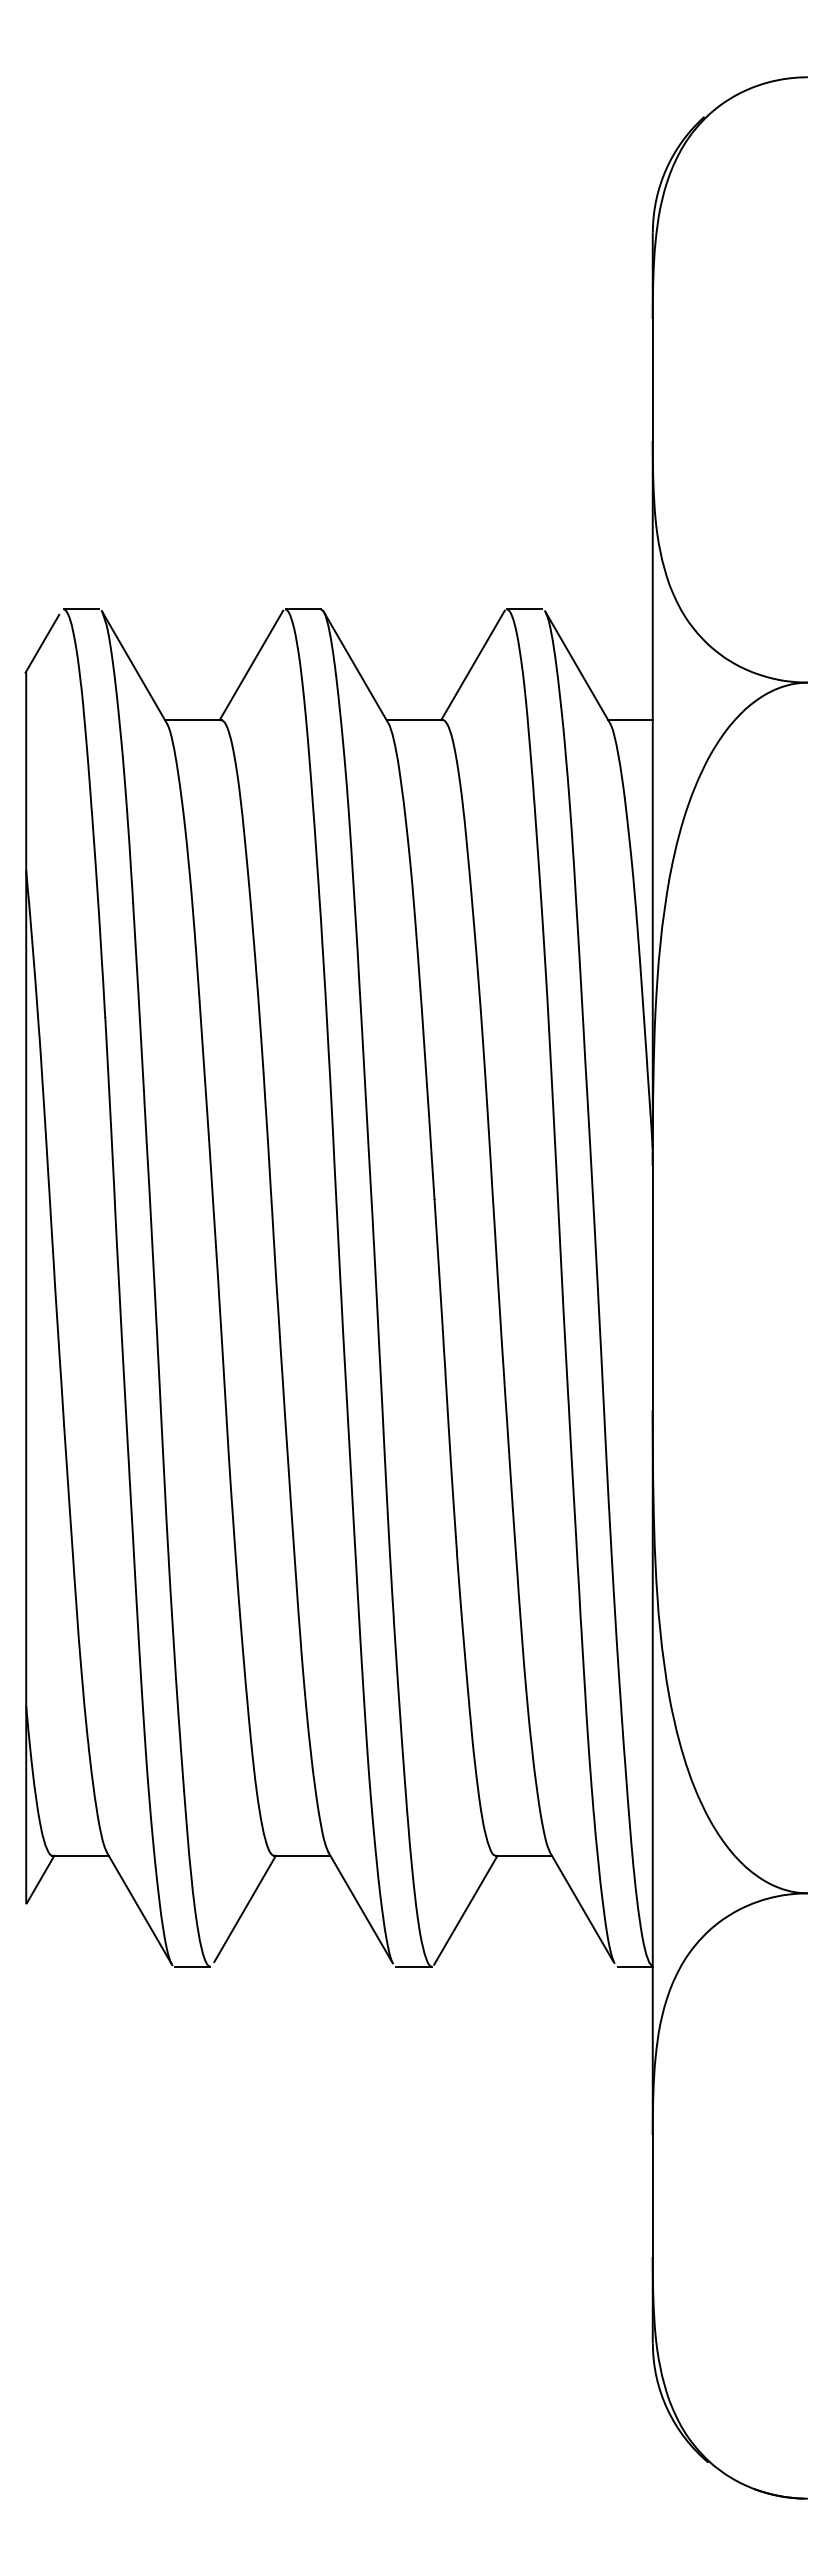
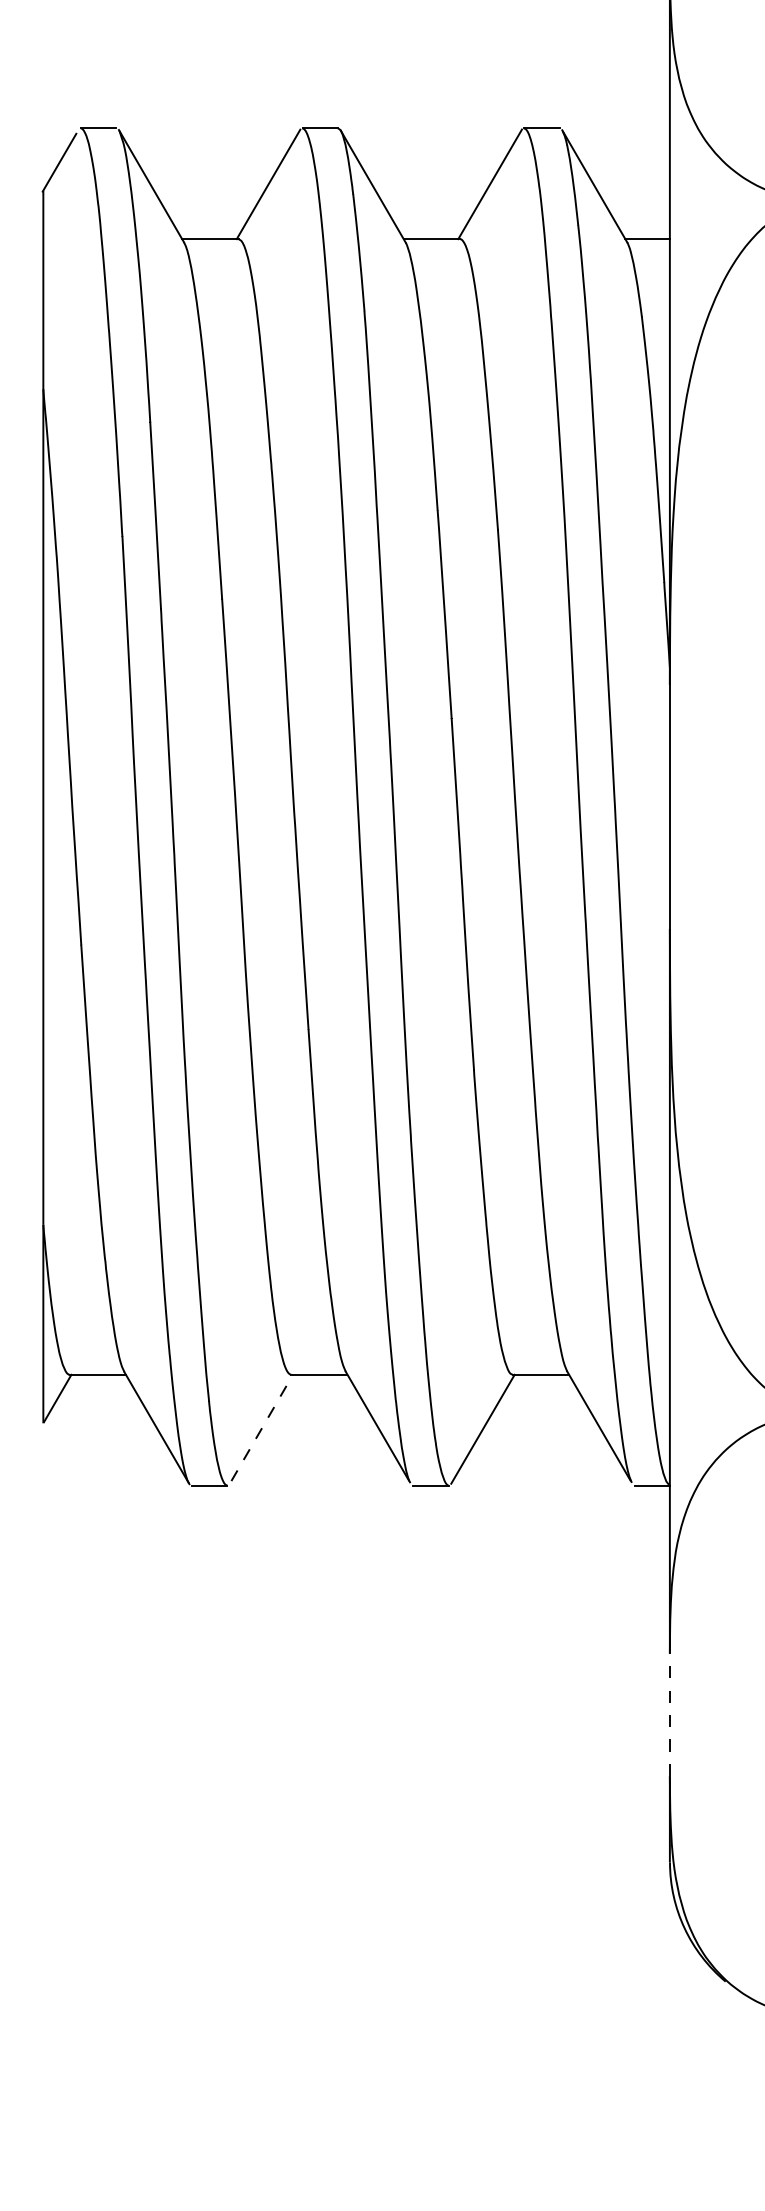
line: (245, 1908) -> (262, 1427), solid -> dashed
line: (652, 2195) -> (669, 1714), solid -> dashed

